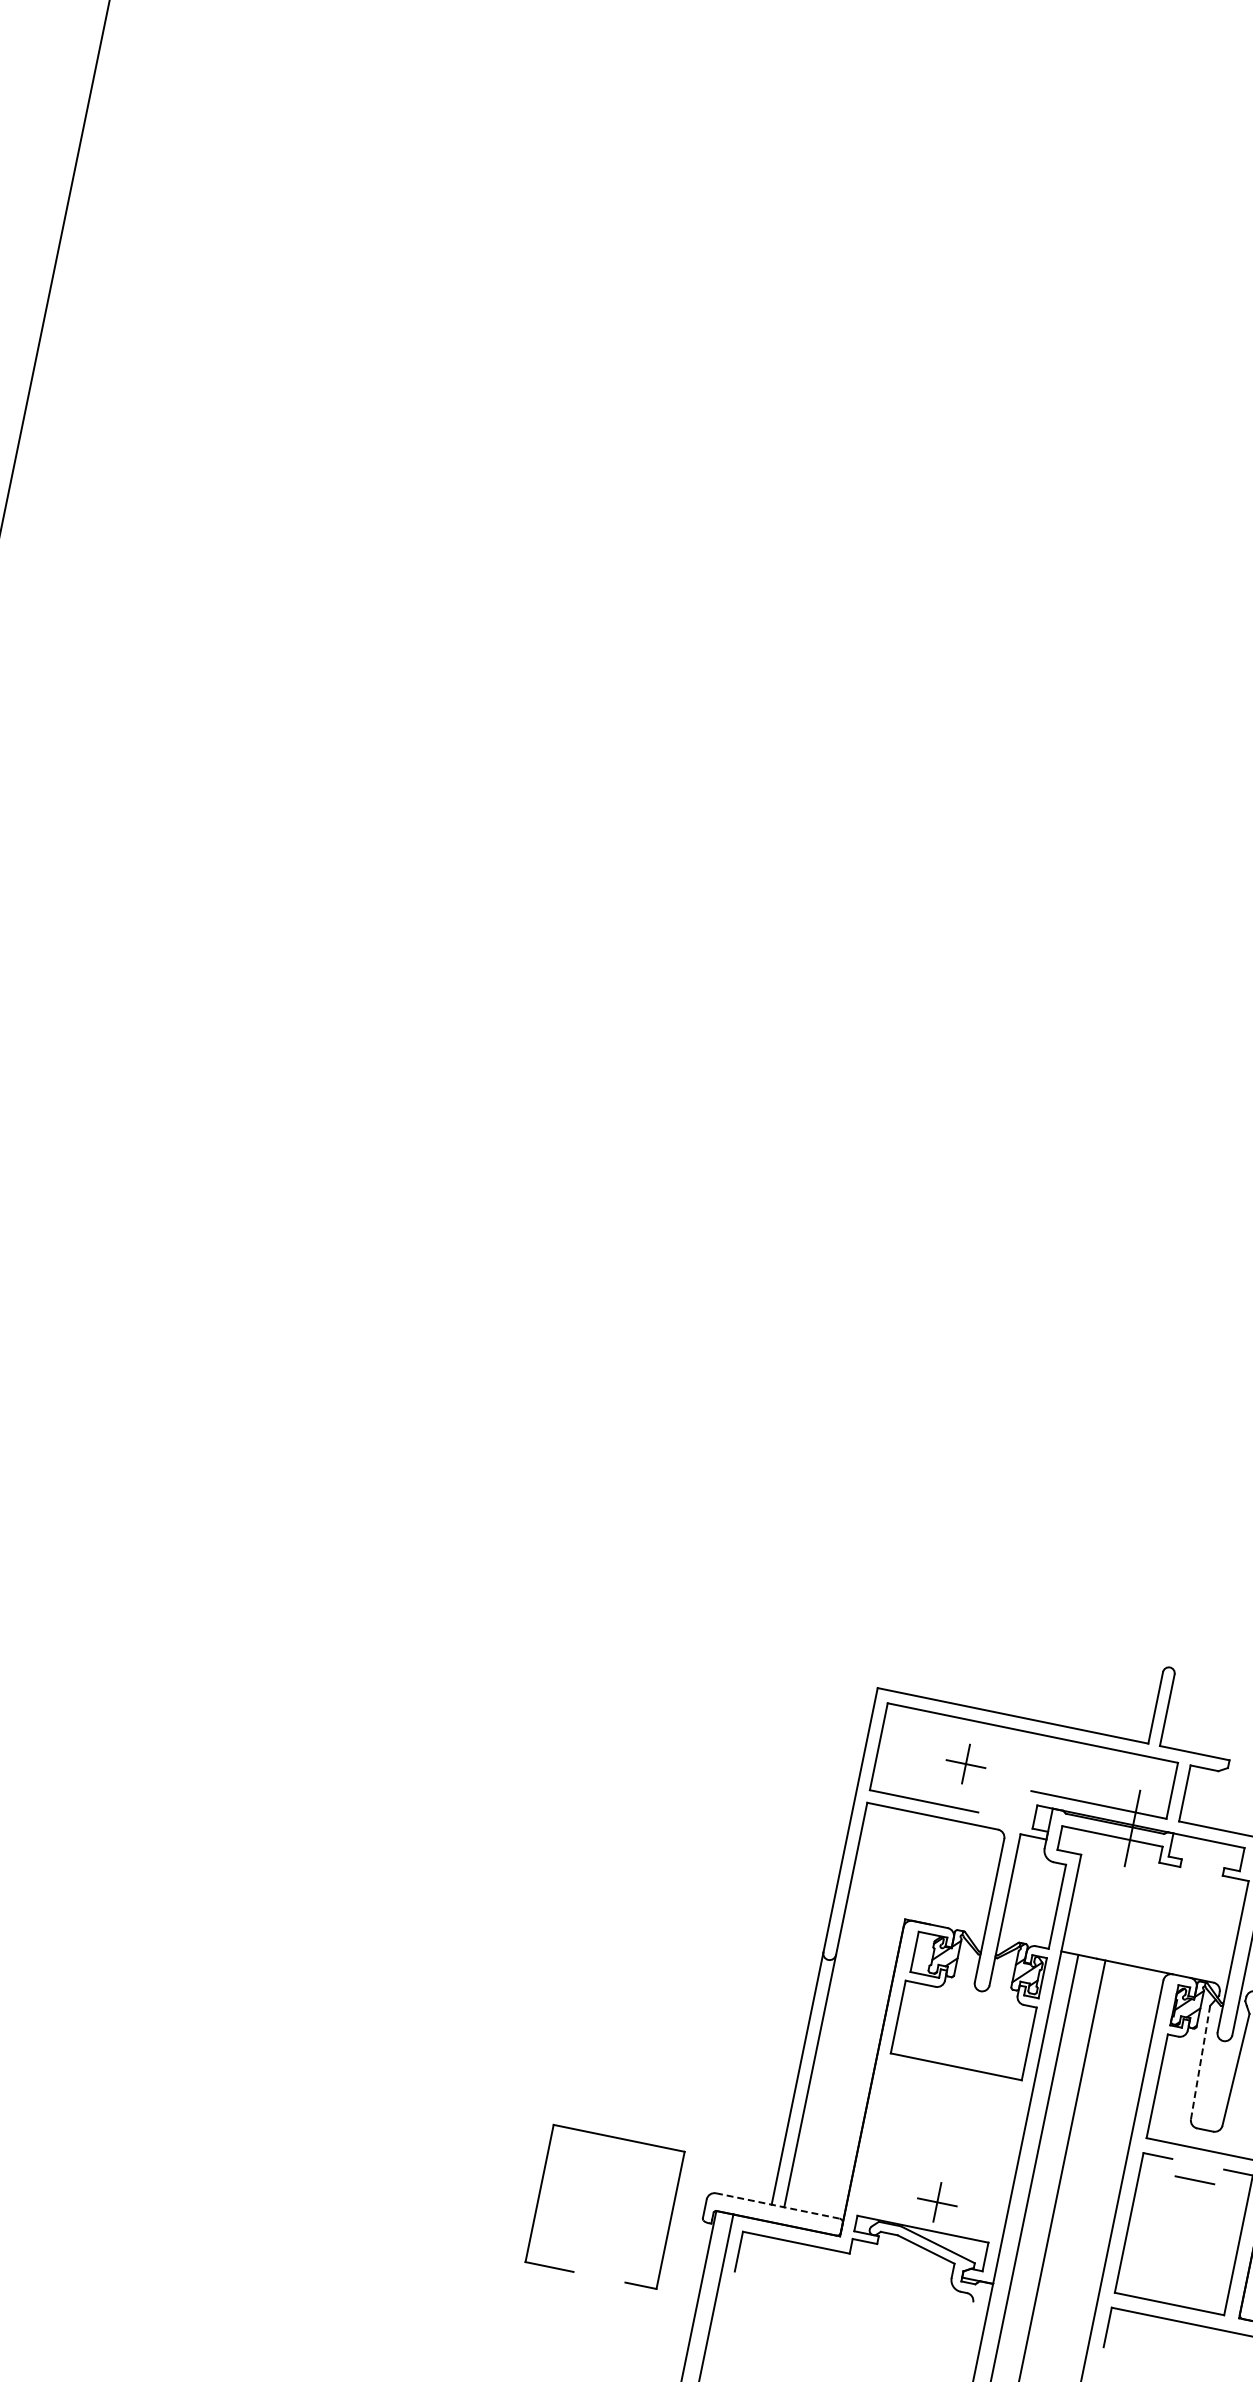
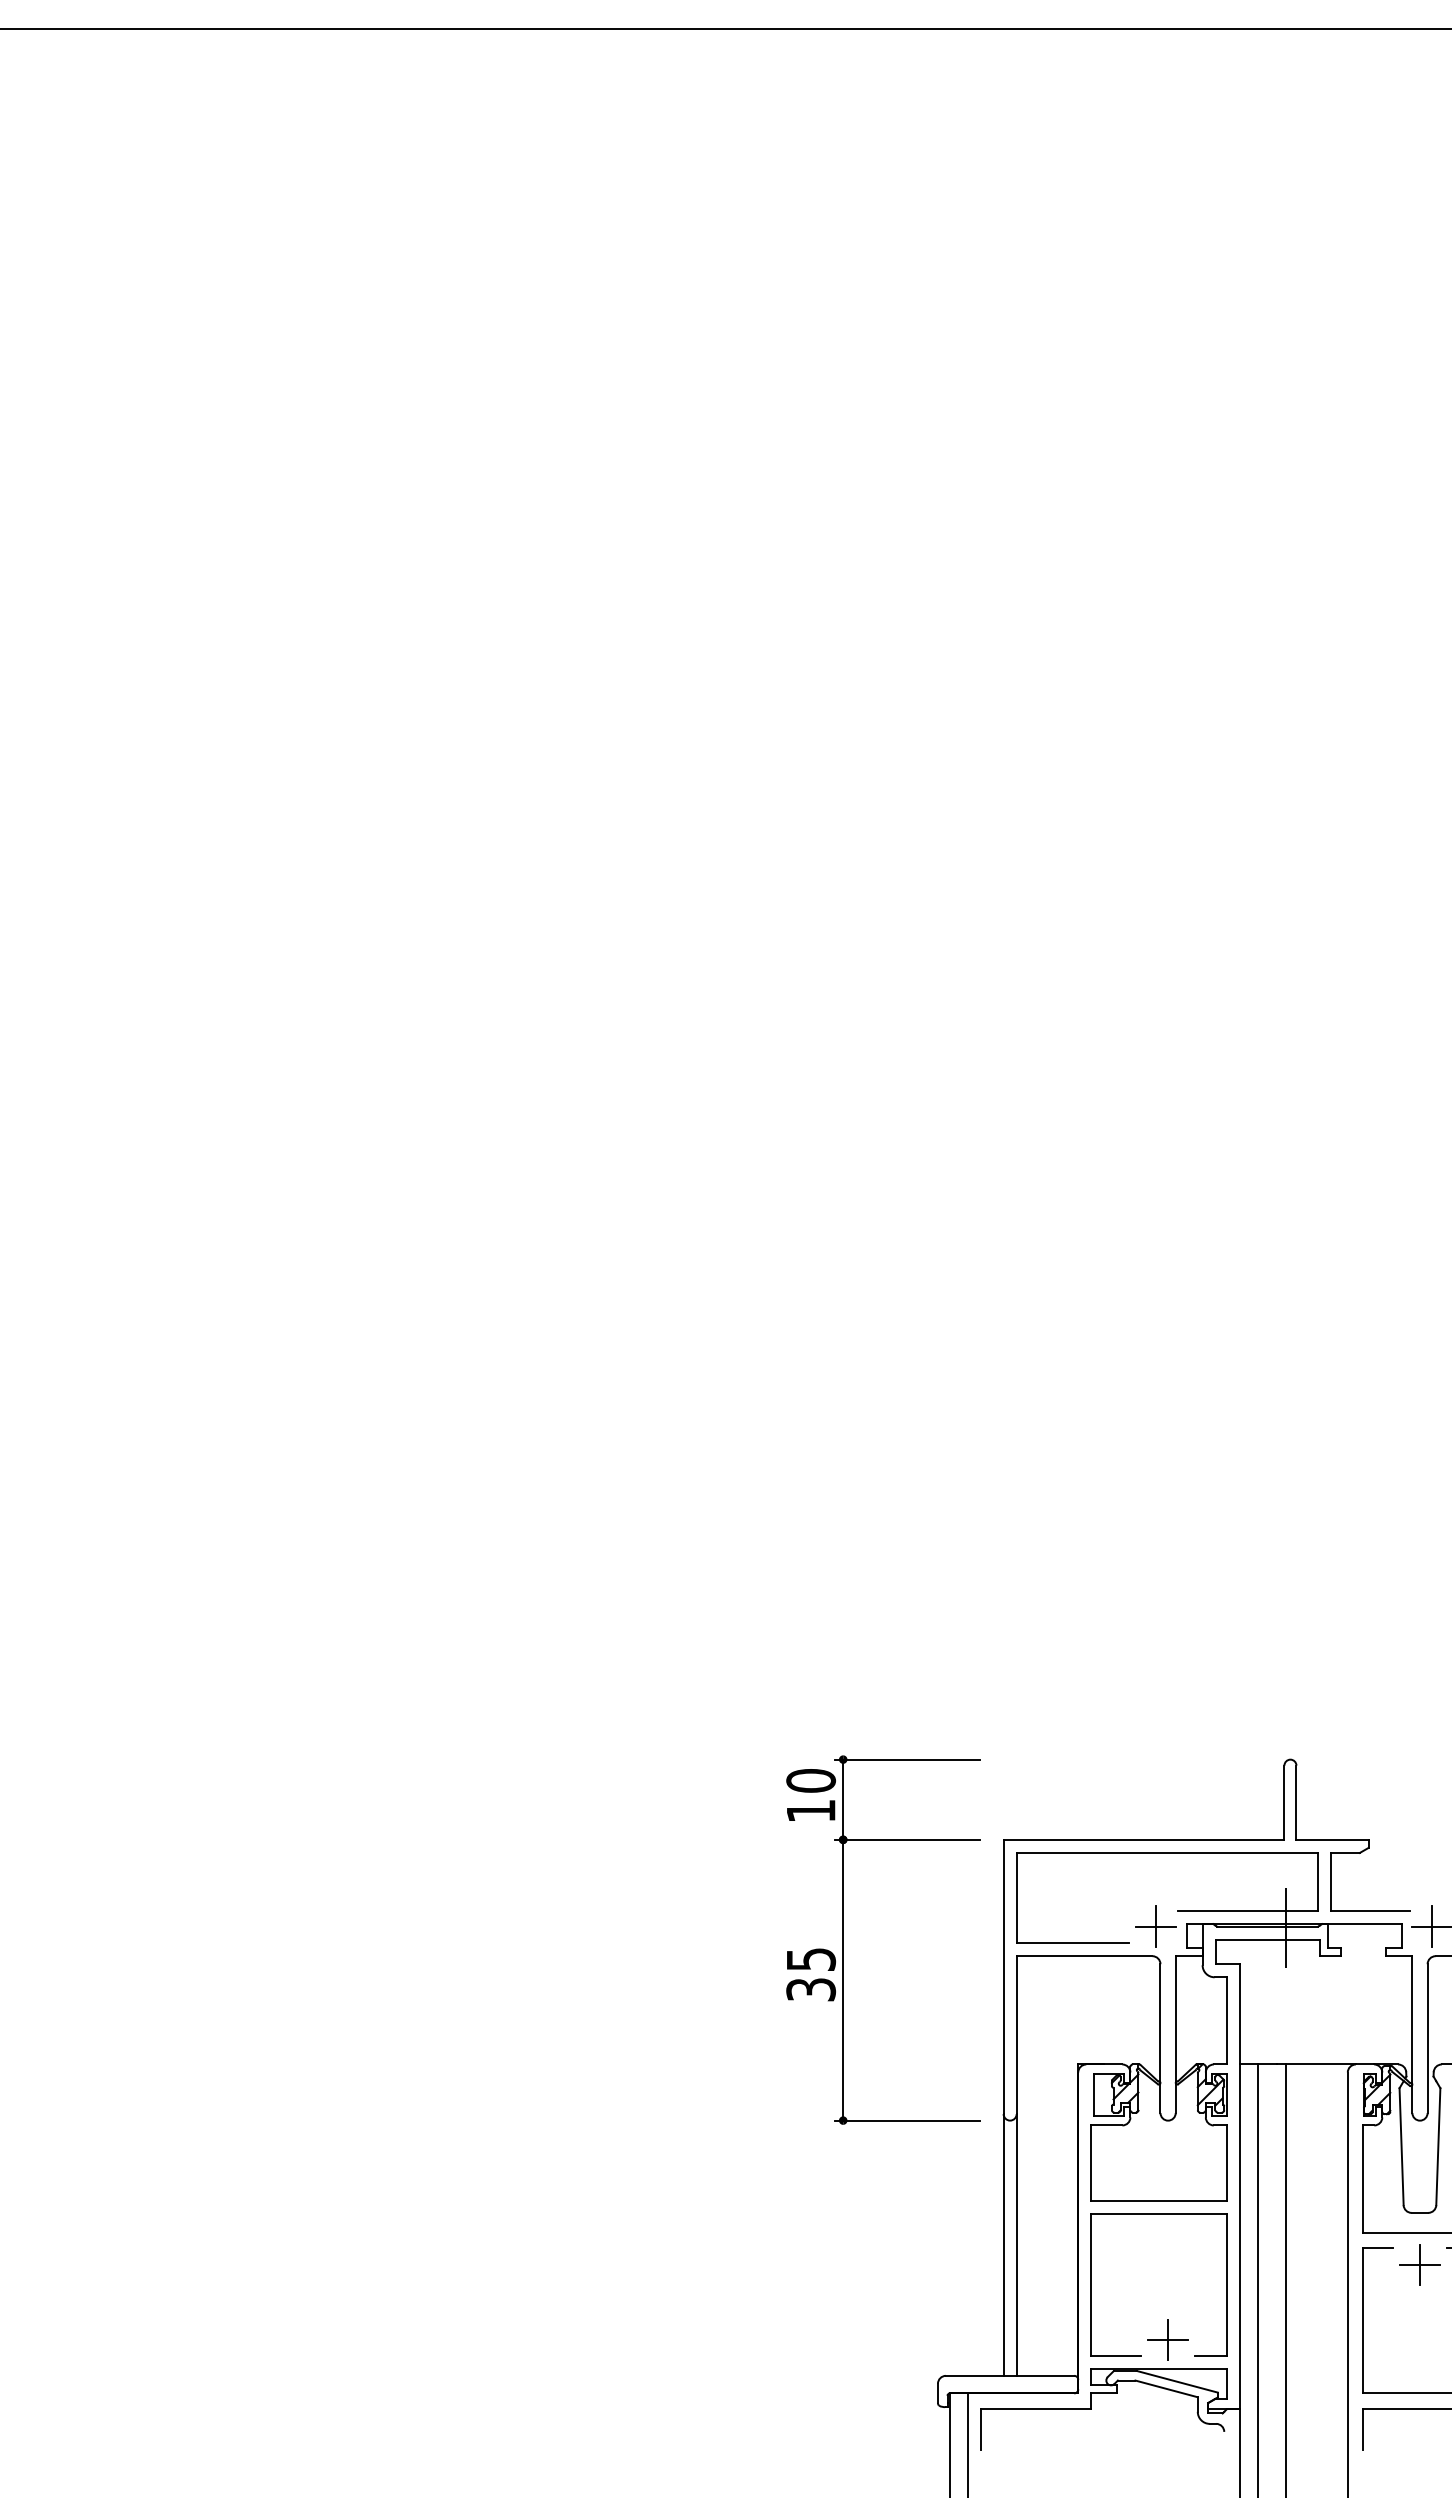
part: (703, 1752) -> (843, 1939), added
part: (965, 1763) -> (1155, 1926), moved
line: (1200, 2063) -> (1401, 2147), dashed -> solid
line: (1195, 2179) -> (1420, 2264), added
part: (539, 2192) -> (1091, 2284), moved
line: (778, 2205) -> (1010, 2375), dashed -> solid

